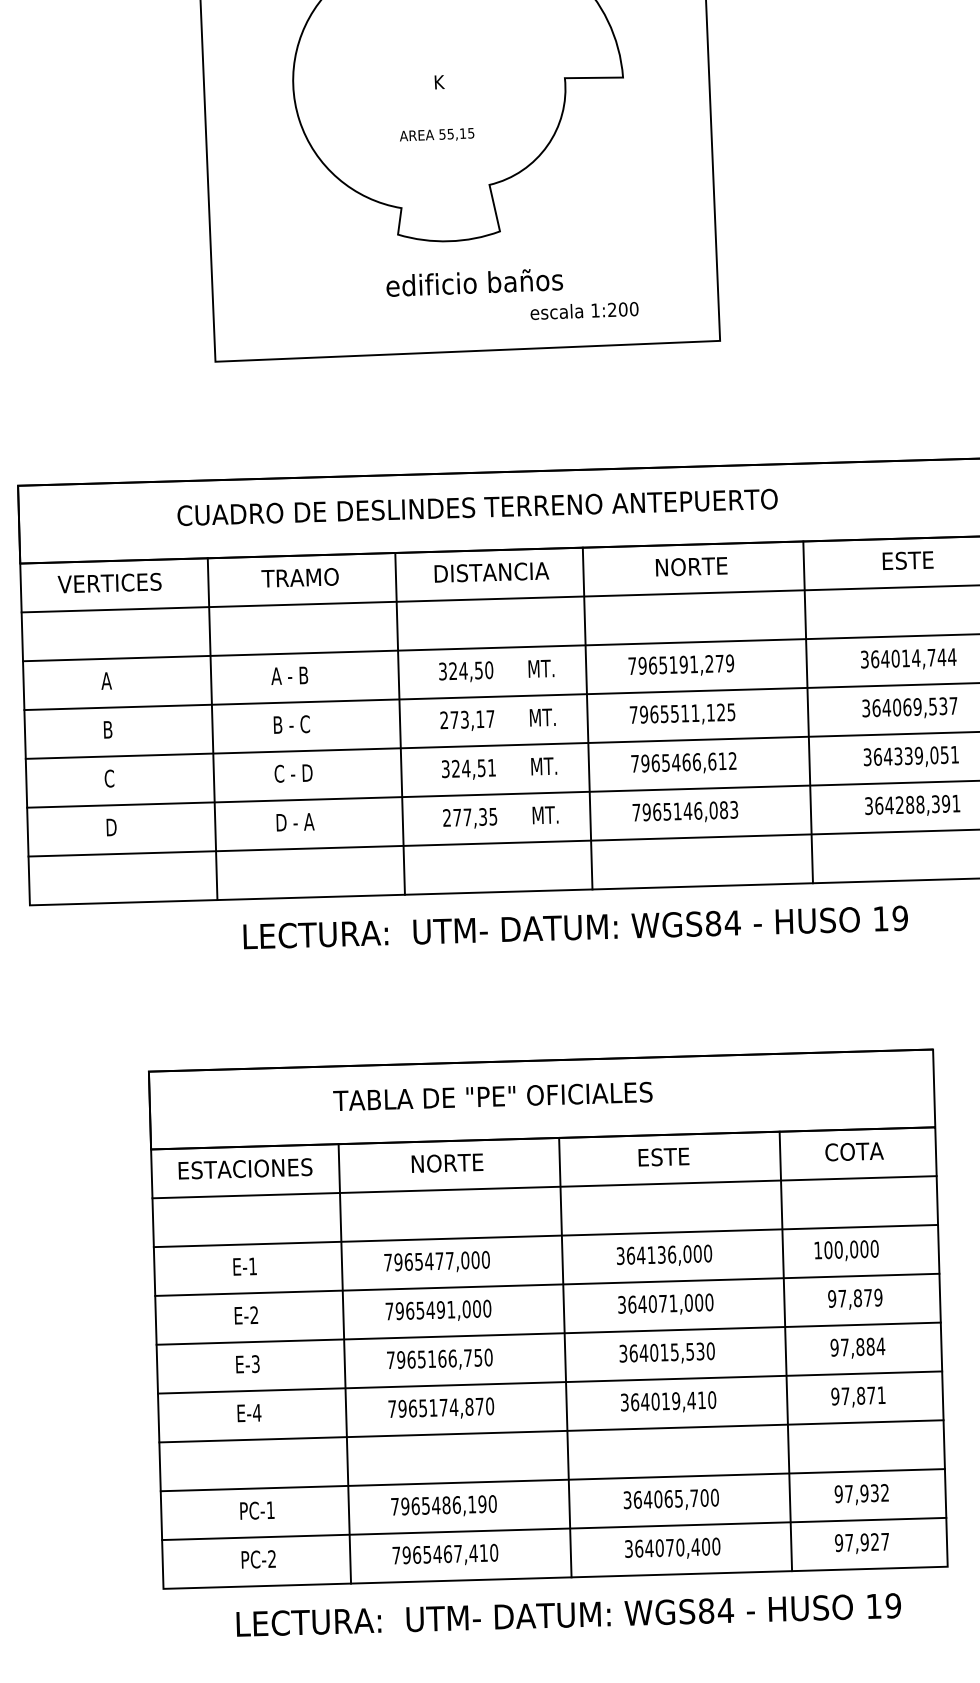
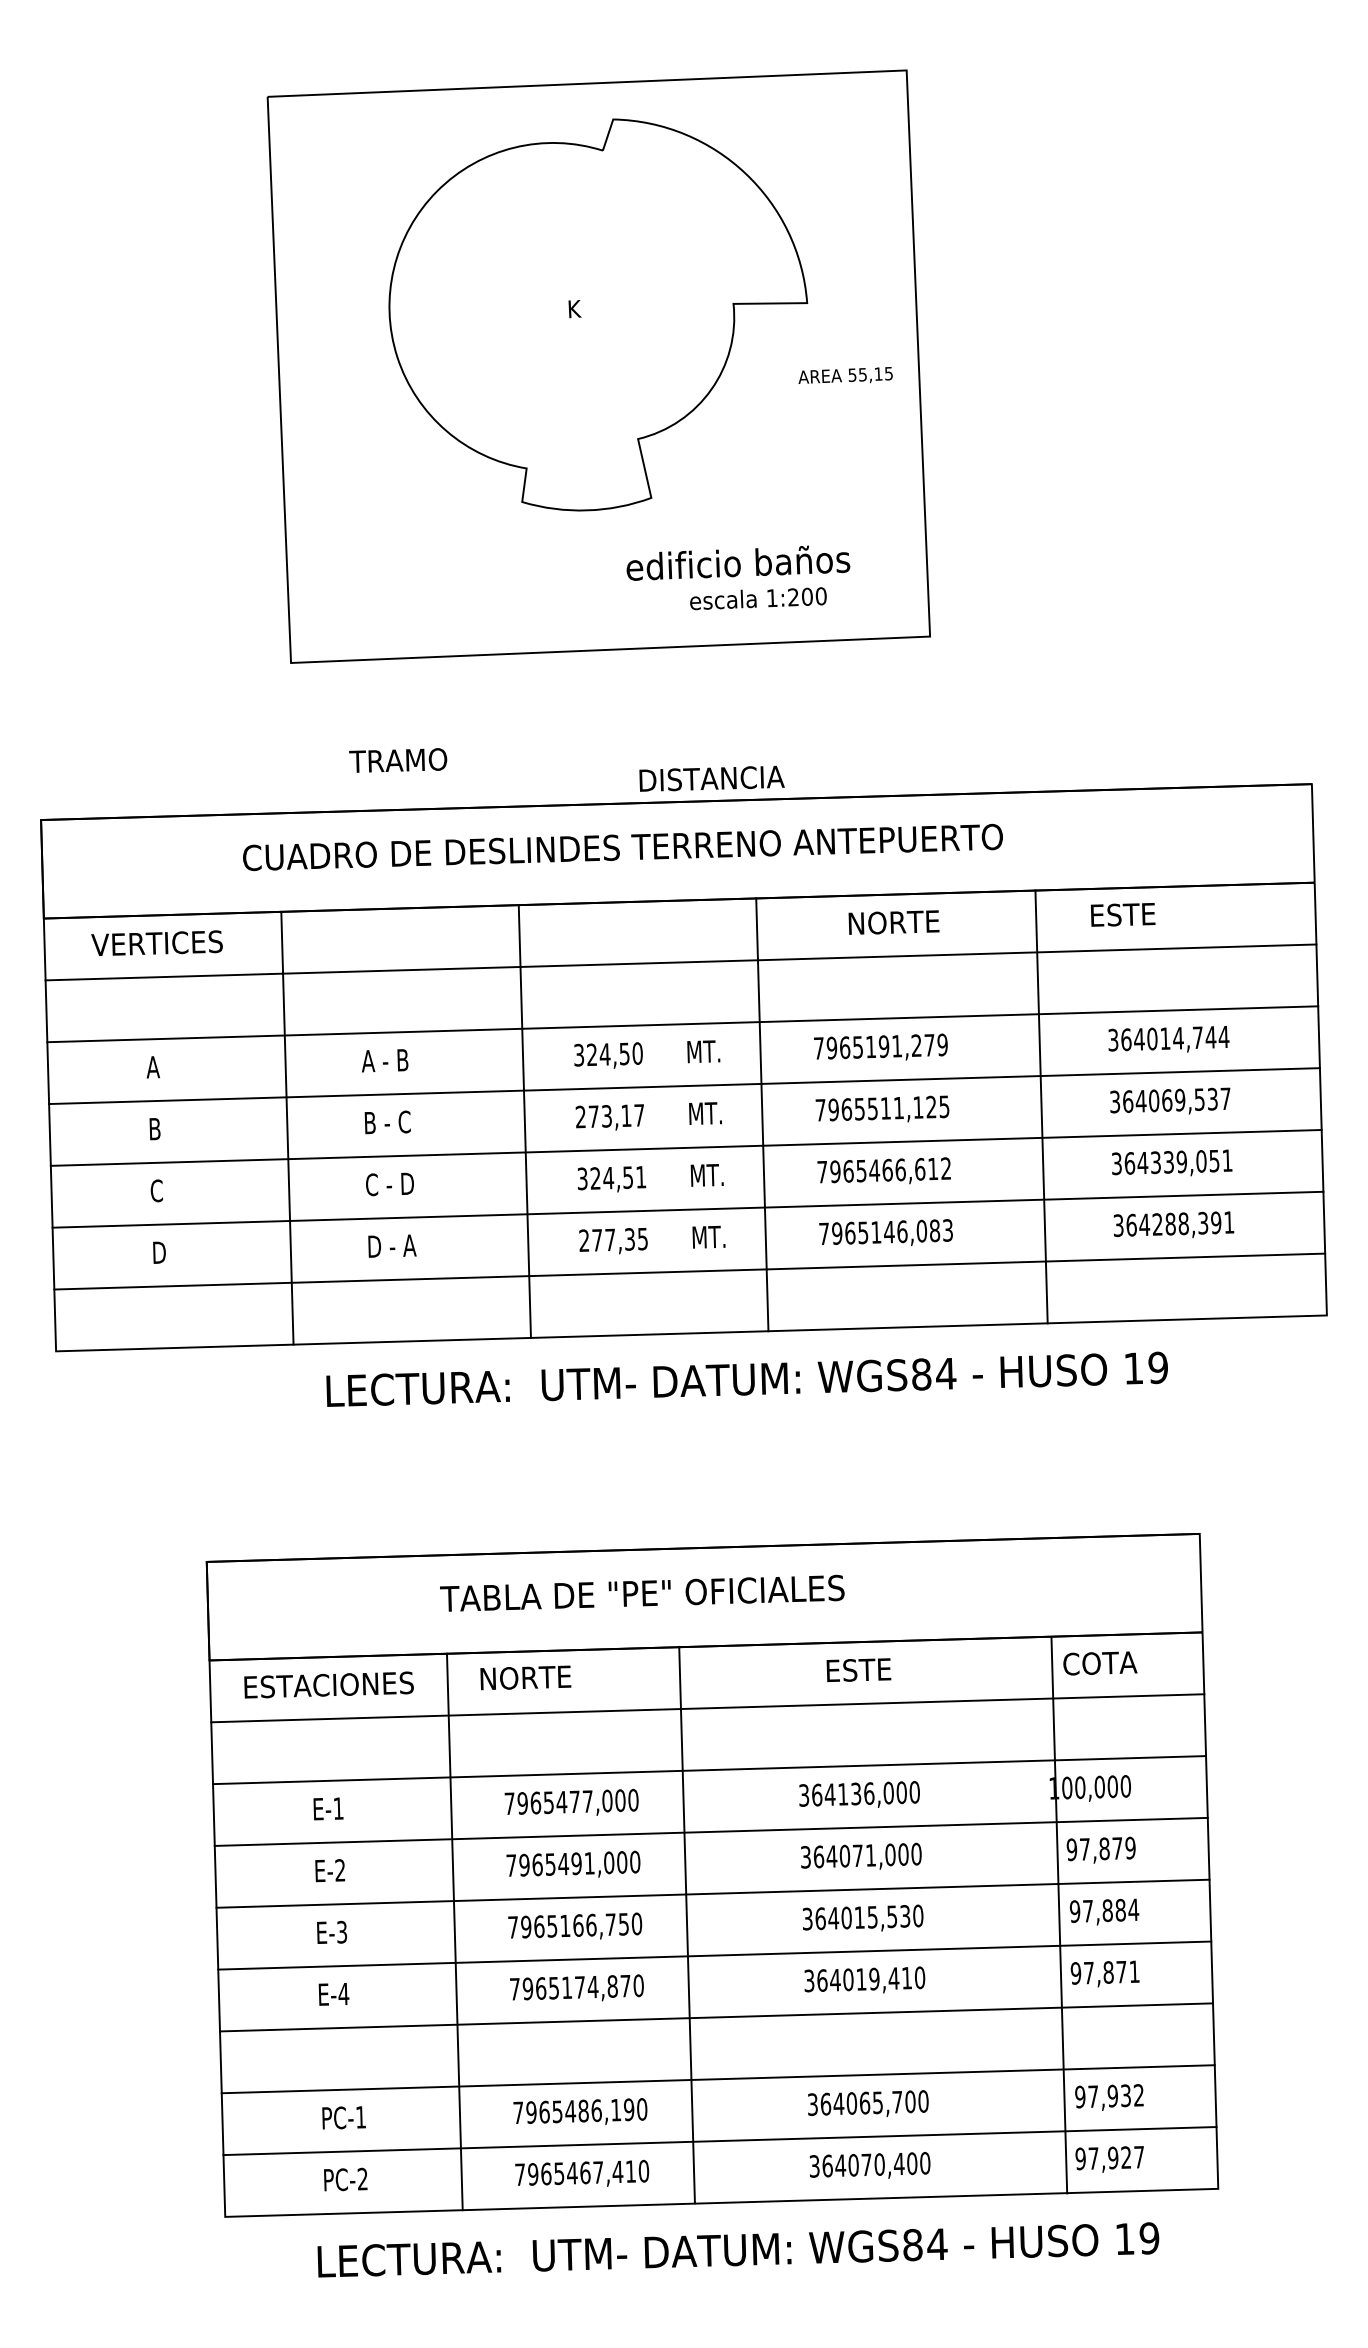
text: (436, 134) -> (845, 375), moved
text: (474, 282) -> (738, 562), moved
text: (908, 560) -> (1123, 914), moved
text: (491, 572) -> (711, 778), moved
text: (300, 577) -> (398, 760), moved
text: (447, 1162) -> (525, 1677), moved
line: (785, 1351) -> (1059, 1915), moved
line: (564, 1357) -> (686, 1924), moved

